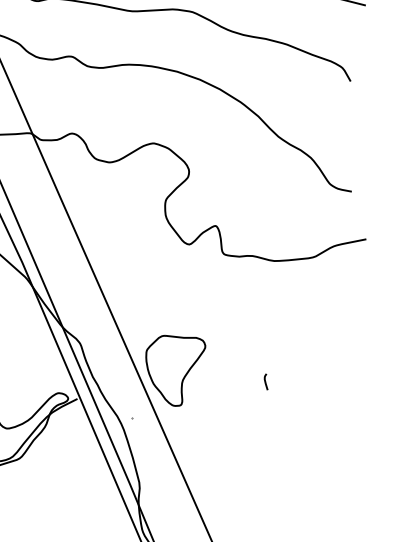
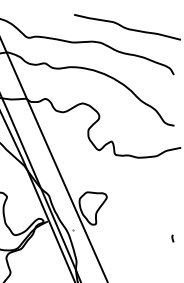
curve: (265, 381) -> (172, 238), moved

